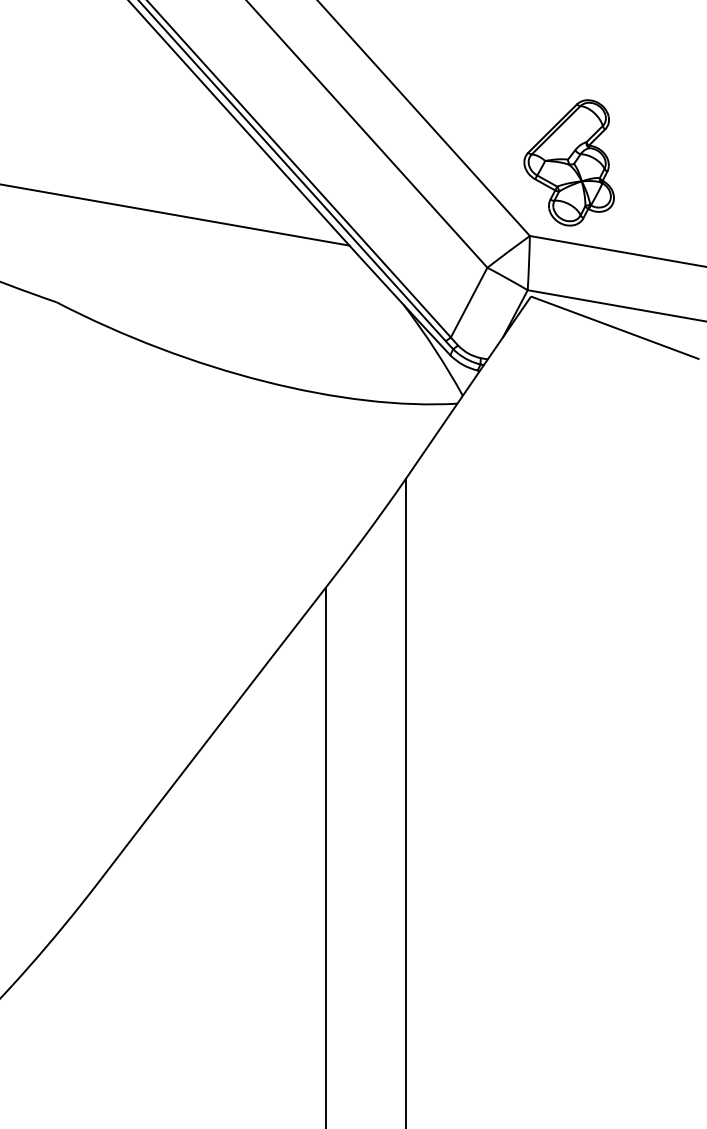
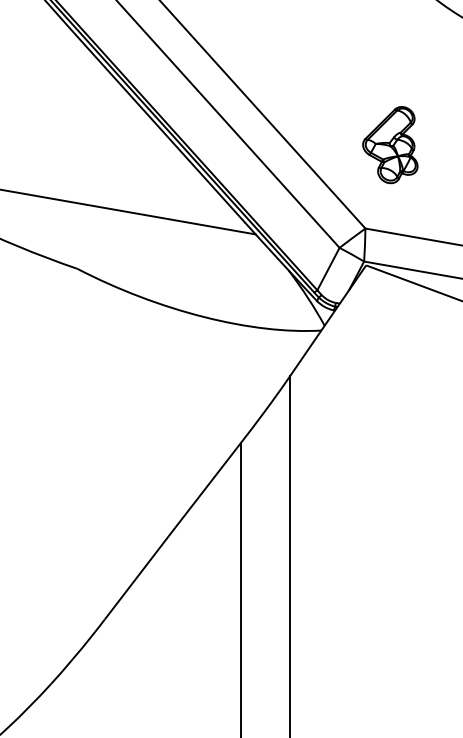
part: (569, 163) -> (390, 145), moved

